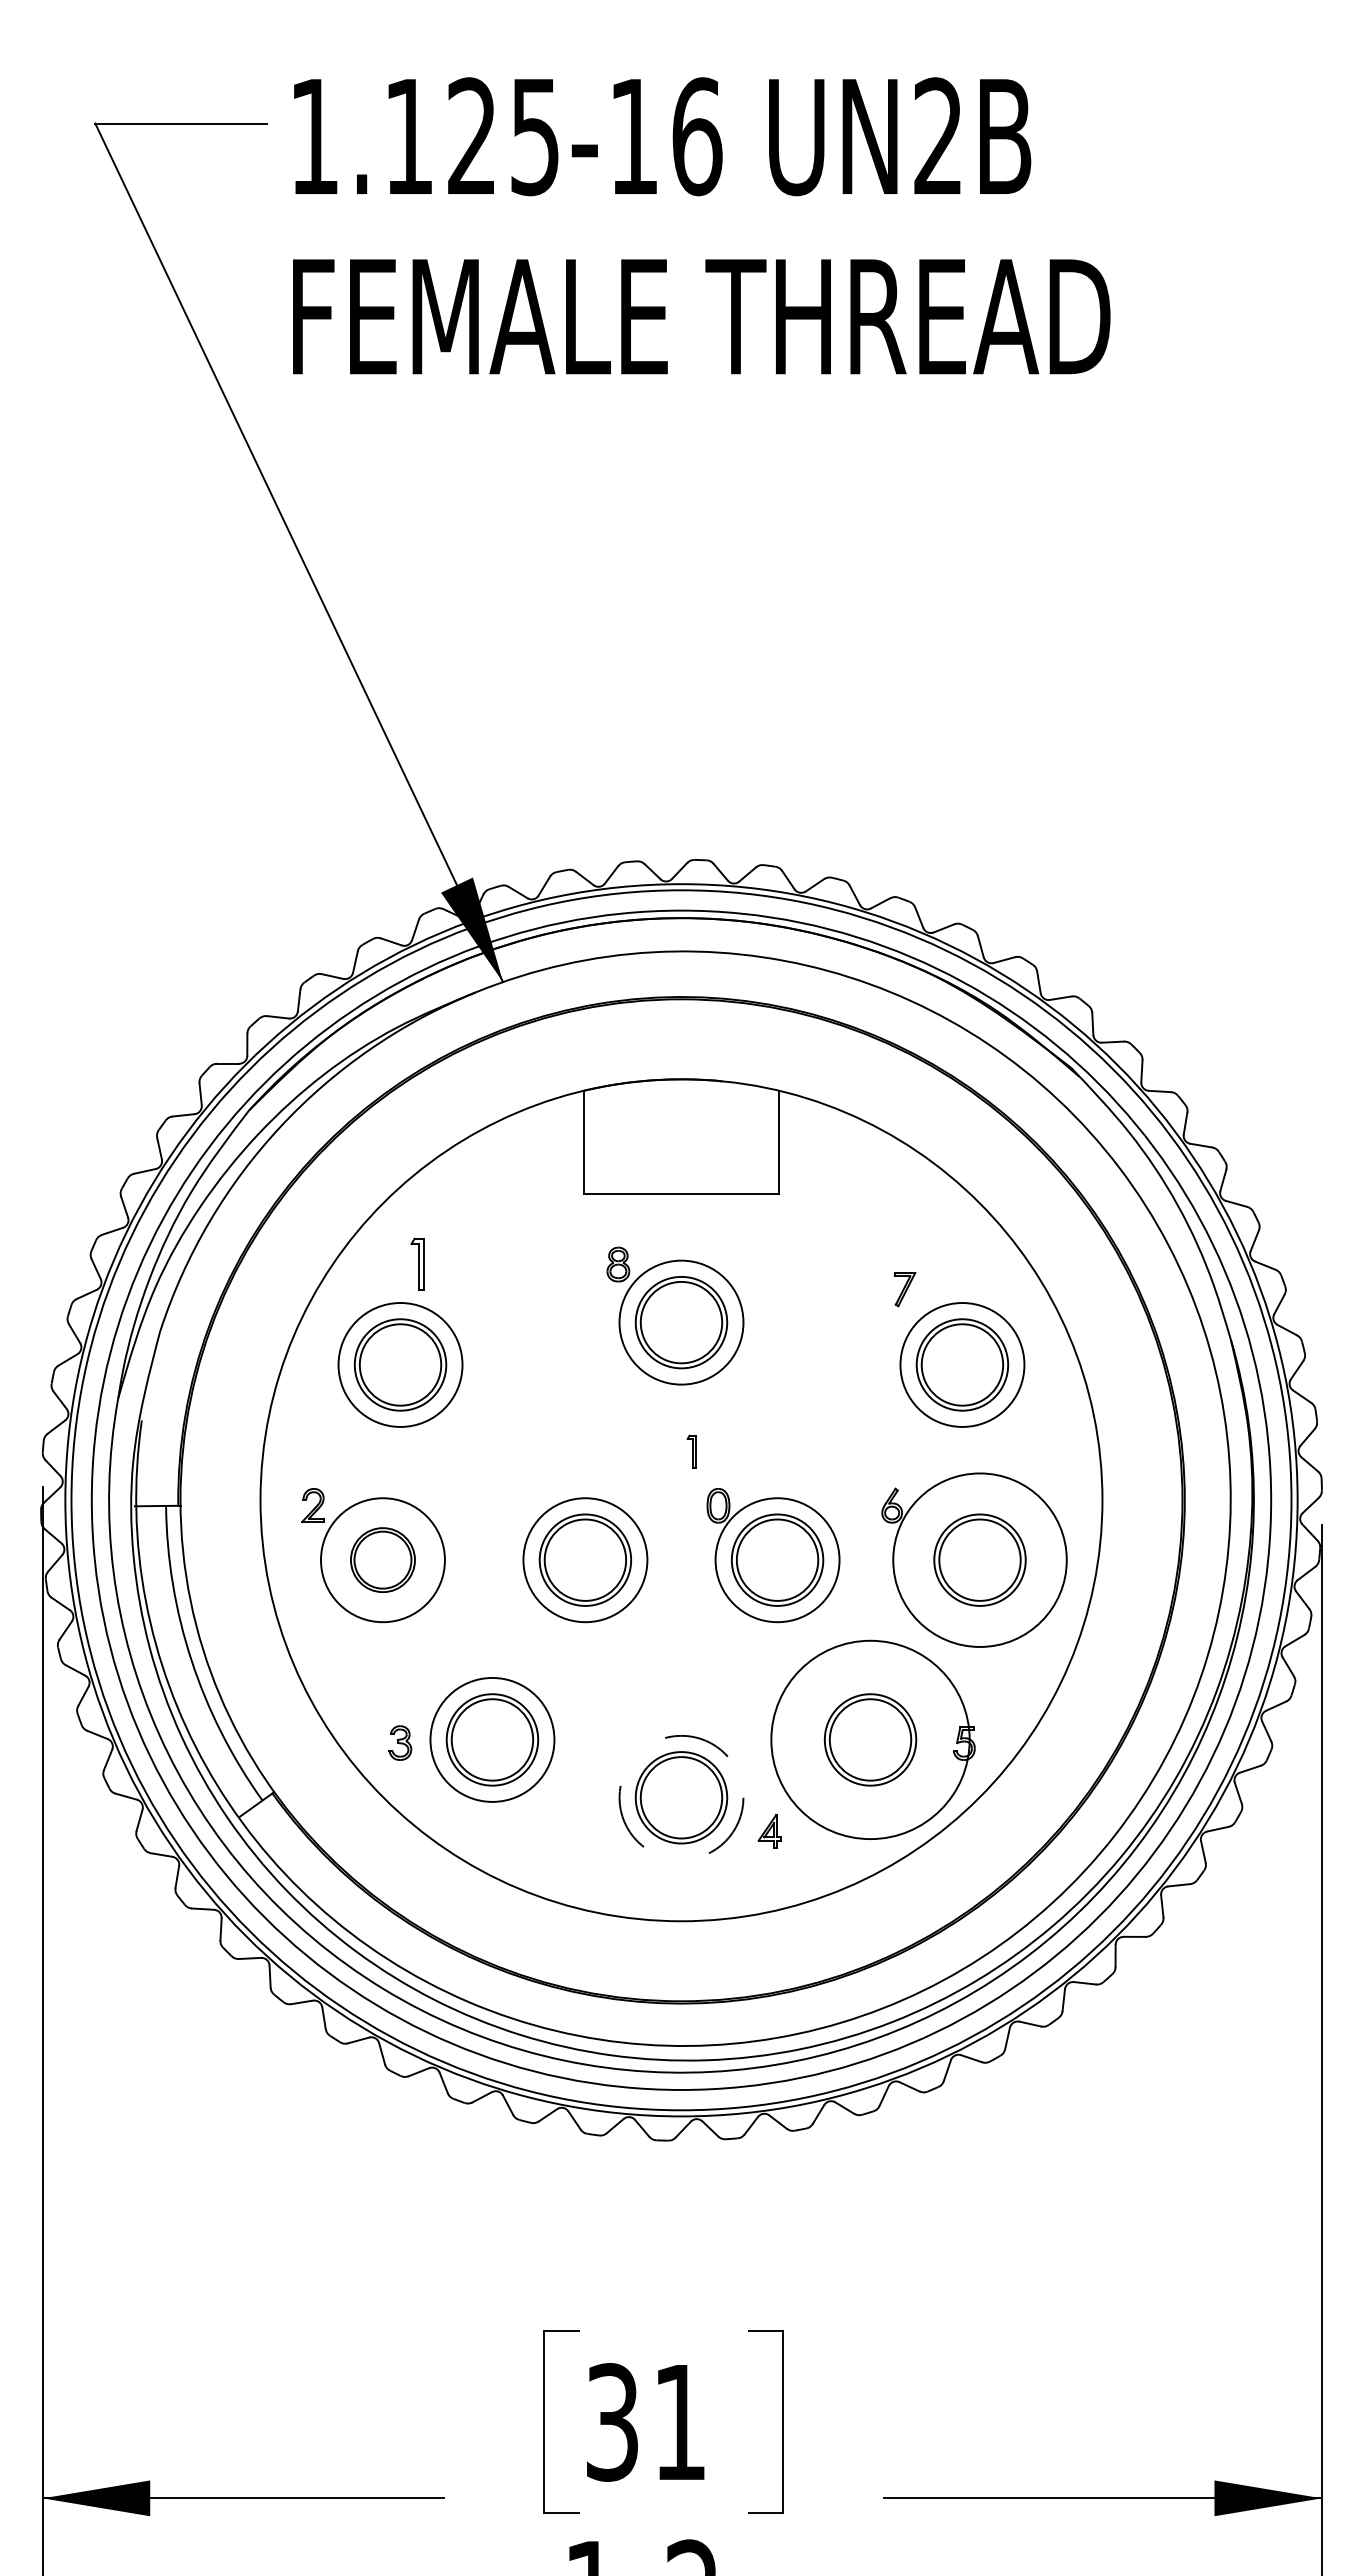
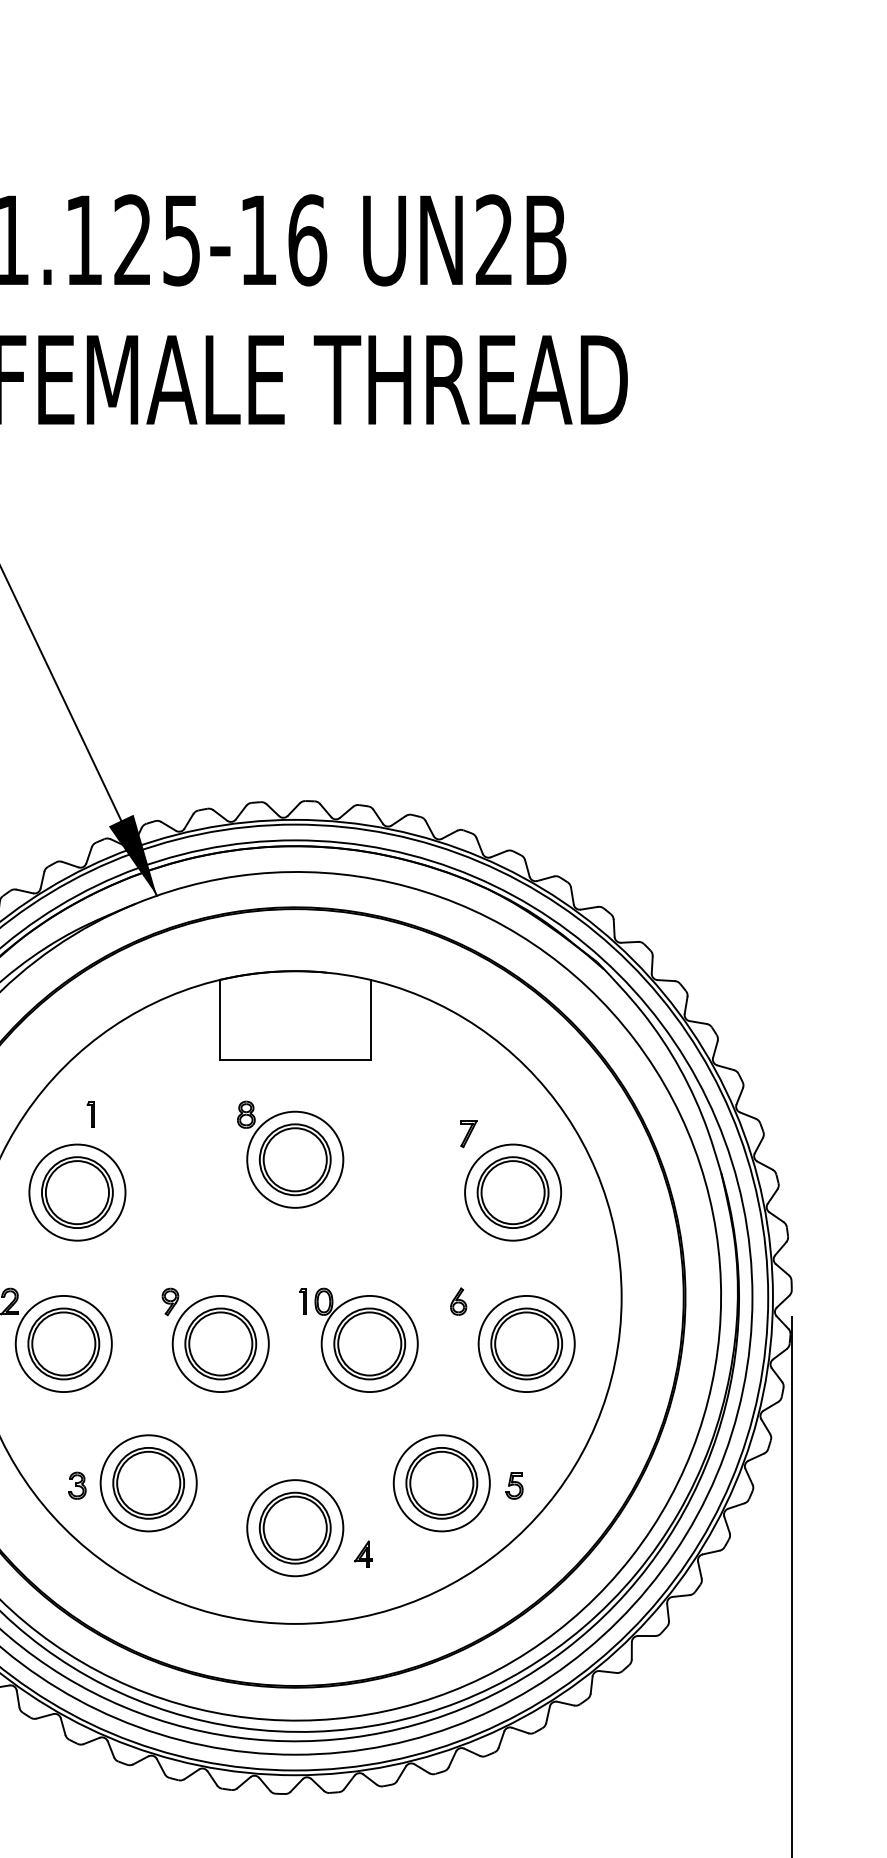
part: (417, 1264) -> (90, 1114), size x0.62
part: (691, 1451) -> (303, 1301), moved
part: (520, 1505) -> (170, 1301), added
part: (382, 1559) -> (63, 1343), size x1.43
circle: (980, 1560) -> (527, 1344), size x0.71
circle: (870, 1739) -> (441, 1482), size x0.62
circle: (681, 1797) -> (295, 1527), dashed -> solid

